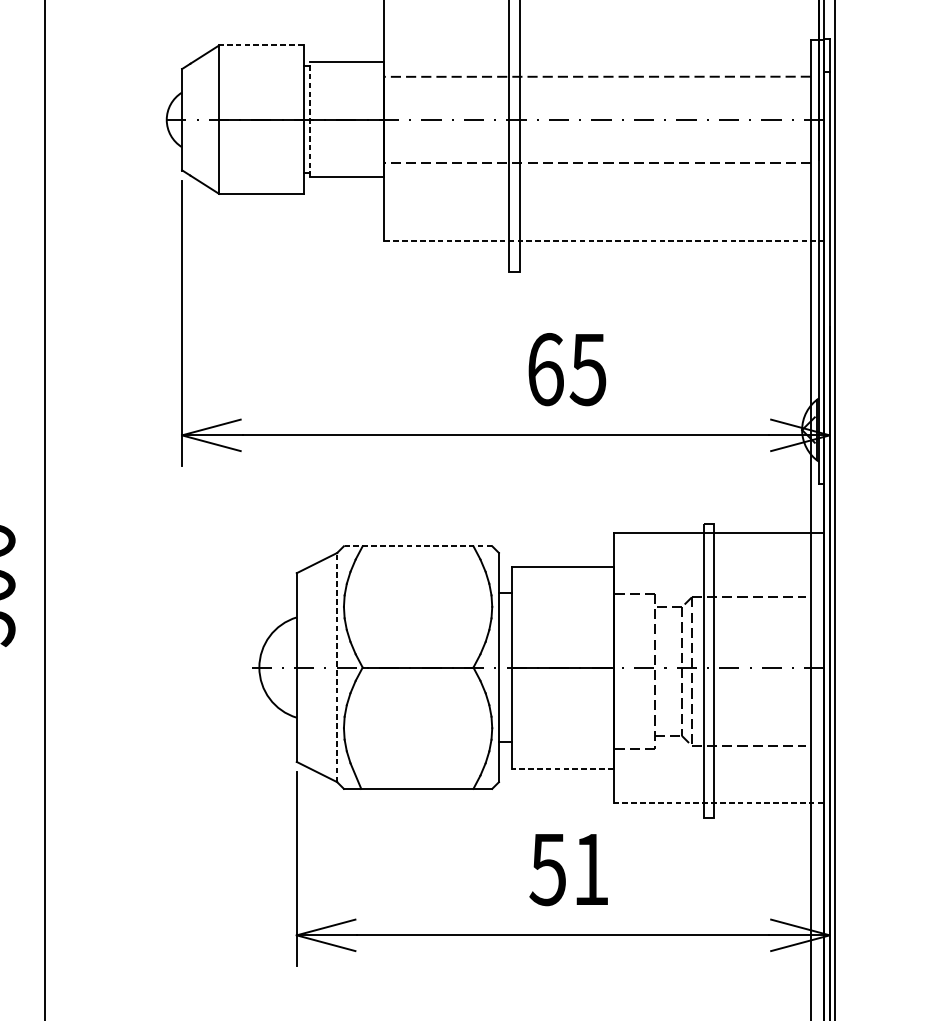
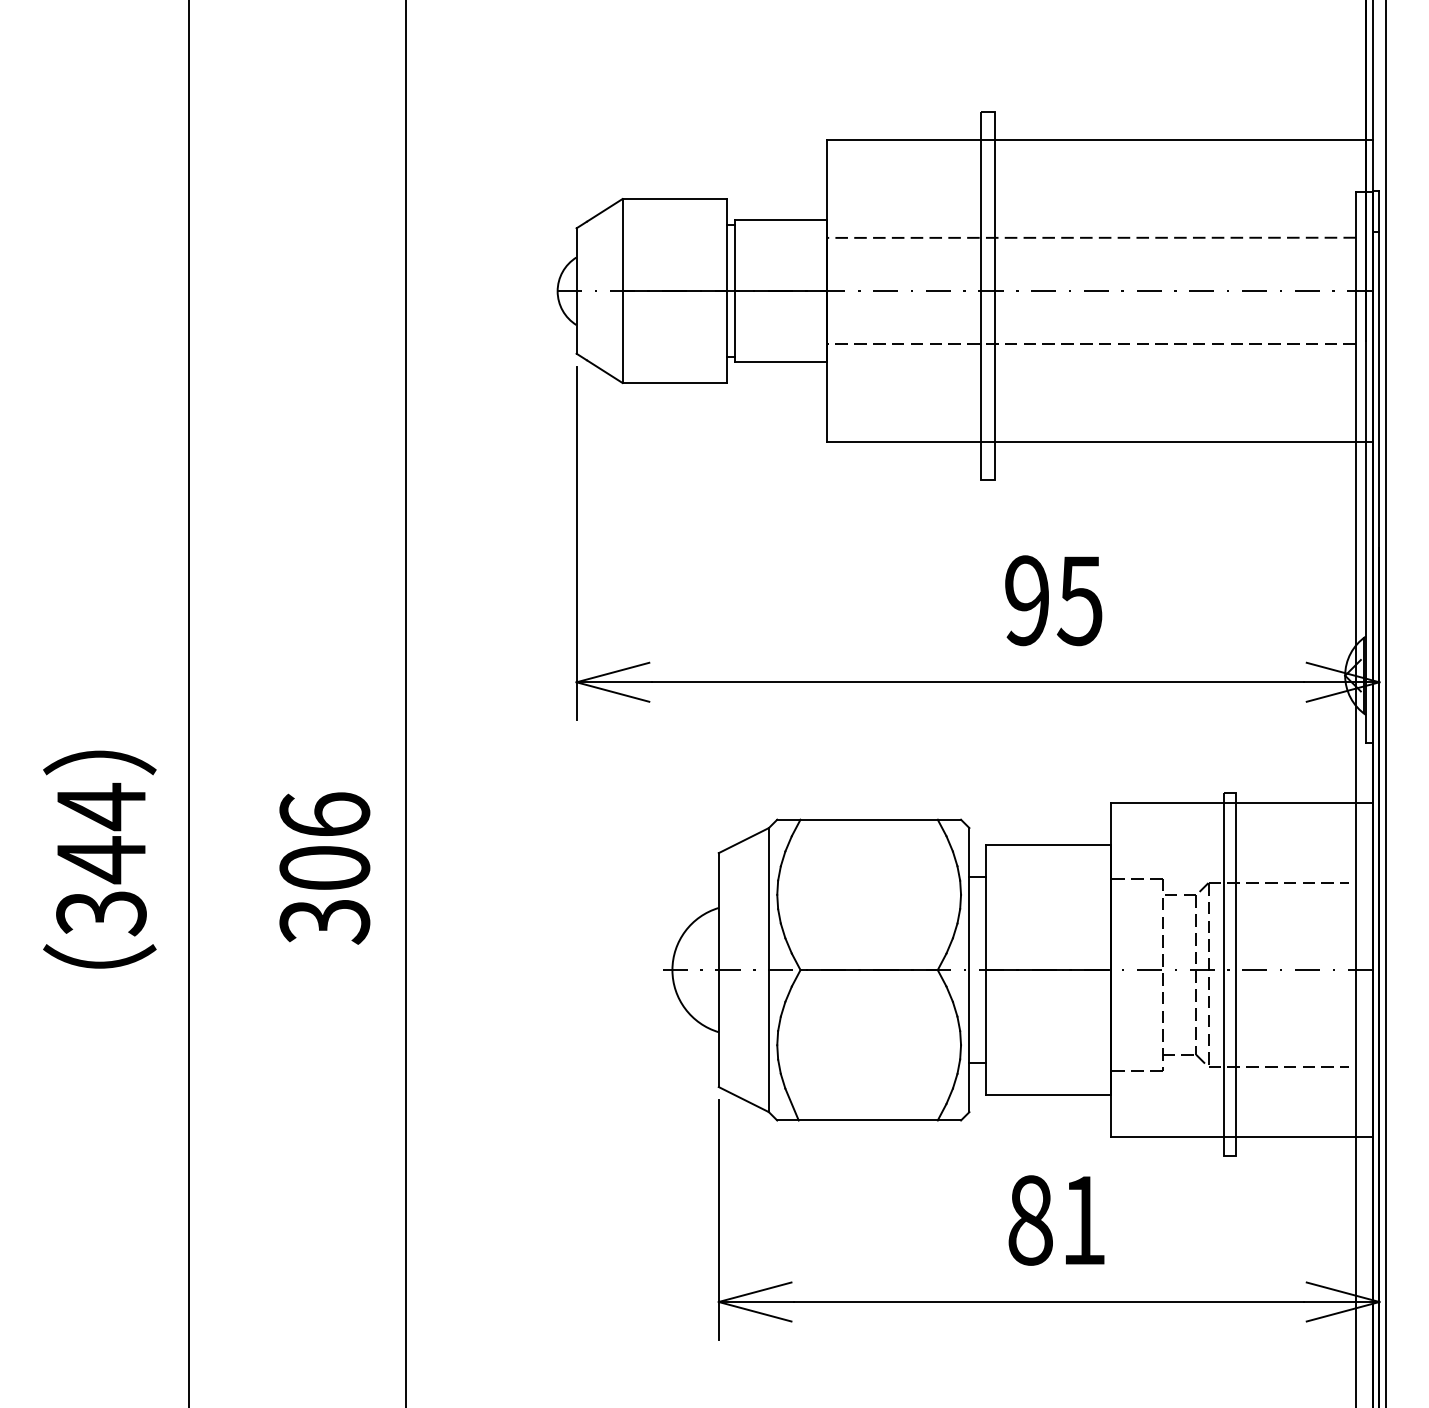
line: (261, 45) -> (674, 199), dashed -> solid
line: (310, 119) -> (735, 290), dashed -> solid
line: (604, 241) -> (1100, 441), dashed -> solid
text: (545, 369) -> (1027, 600), 65 -> 95
line: (418, 546) -> (869, 819), dashed -> solid
line: (336, 667) -> (768, 969), dashed -> solid
line: (562, 768) -> (1048, 1095), dashed -> solid
line: (719, 802) -> (1242, 1137), dashed -> solid
text: (547, 869) -> (1029, 1220), 51 -> 81

